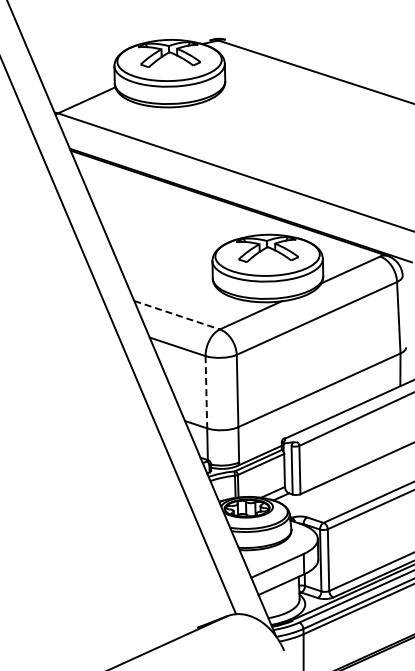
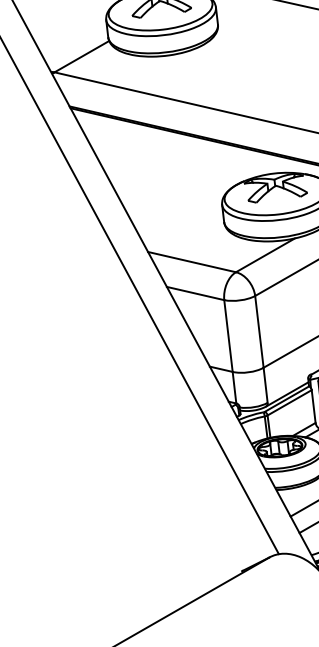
line: (177, 315) -> (192, 262), dashed -> solid
line: (206, 392) -> (228, 336), dashed -> solid

